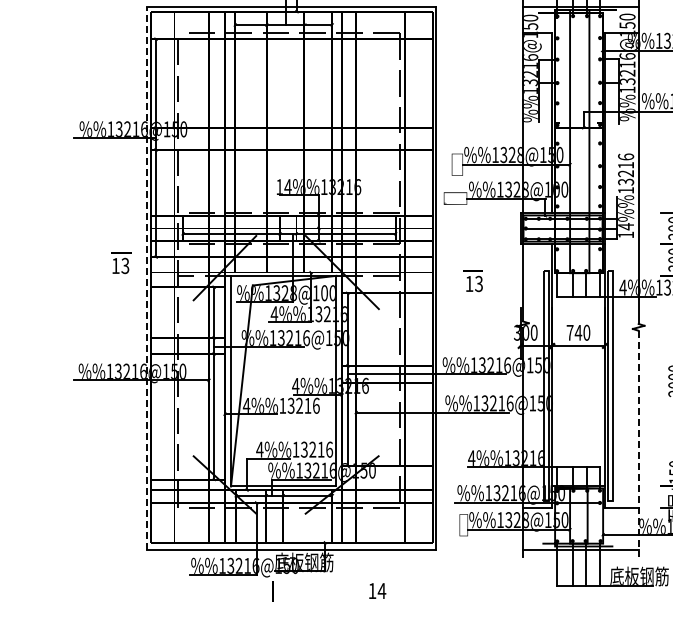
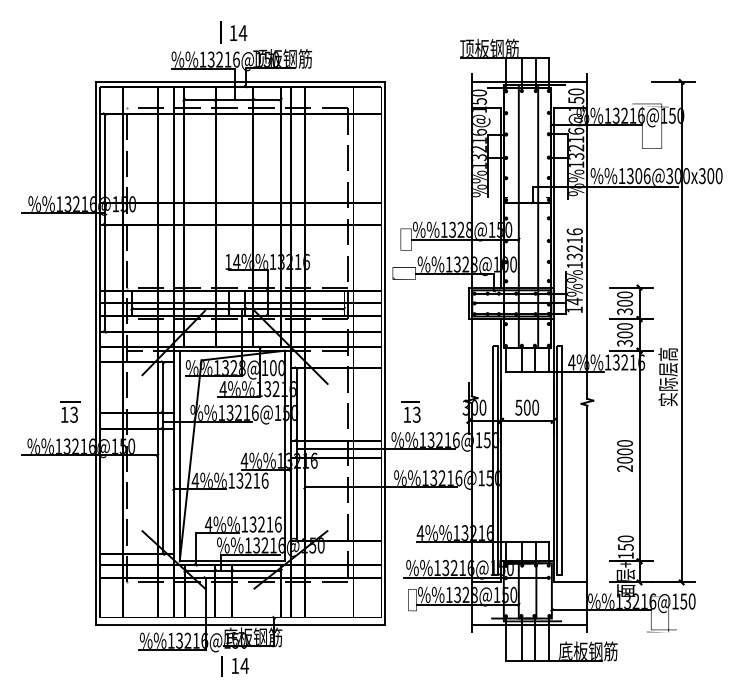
text: (121, 262) -> (70, 411), moved
line: (146, 277) -> (95, 352), dashed -> solid
text: (472, 280) -> (410, 411), moved
text: (573, 332) -> (522, 407), 740 -> 500
line: (638, 444) -> (587, 519), dashed -> solid
text: (377, 590) -> (240, 665), moved

